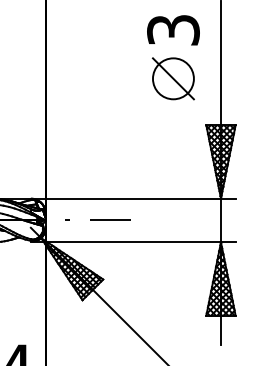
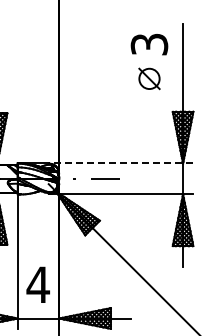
part: (173, 78) -> (149, 78), size x0.7
line: (132, 198) -> (120, 163), solid -> dashed

